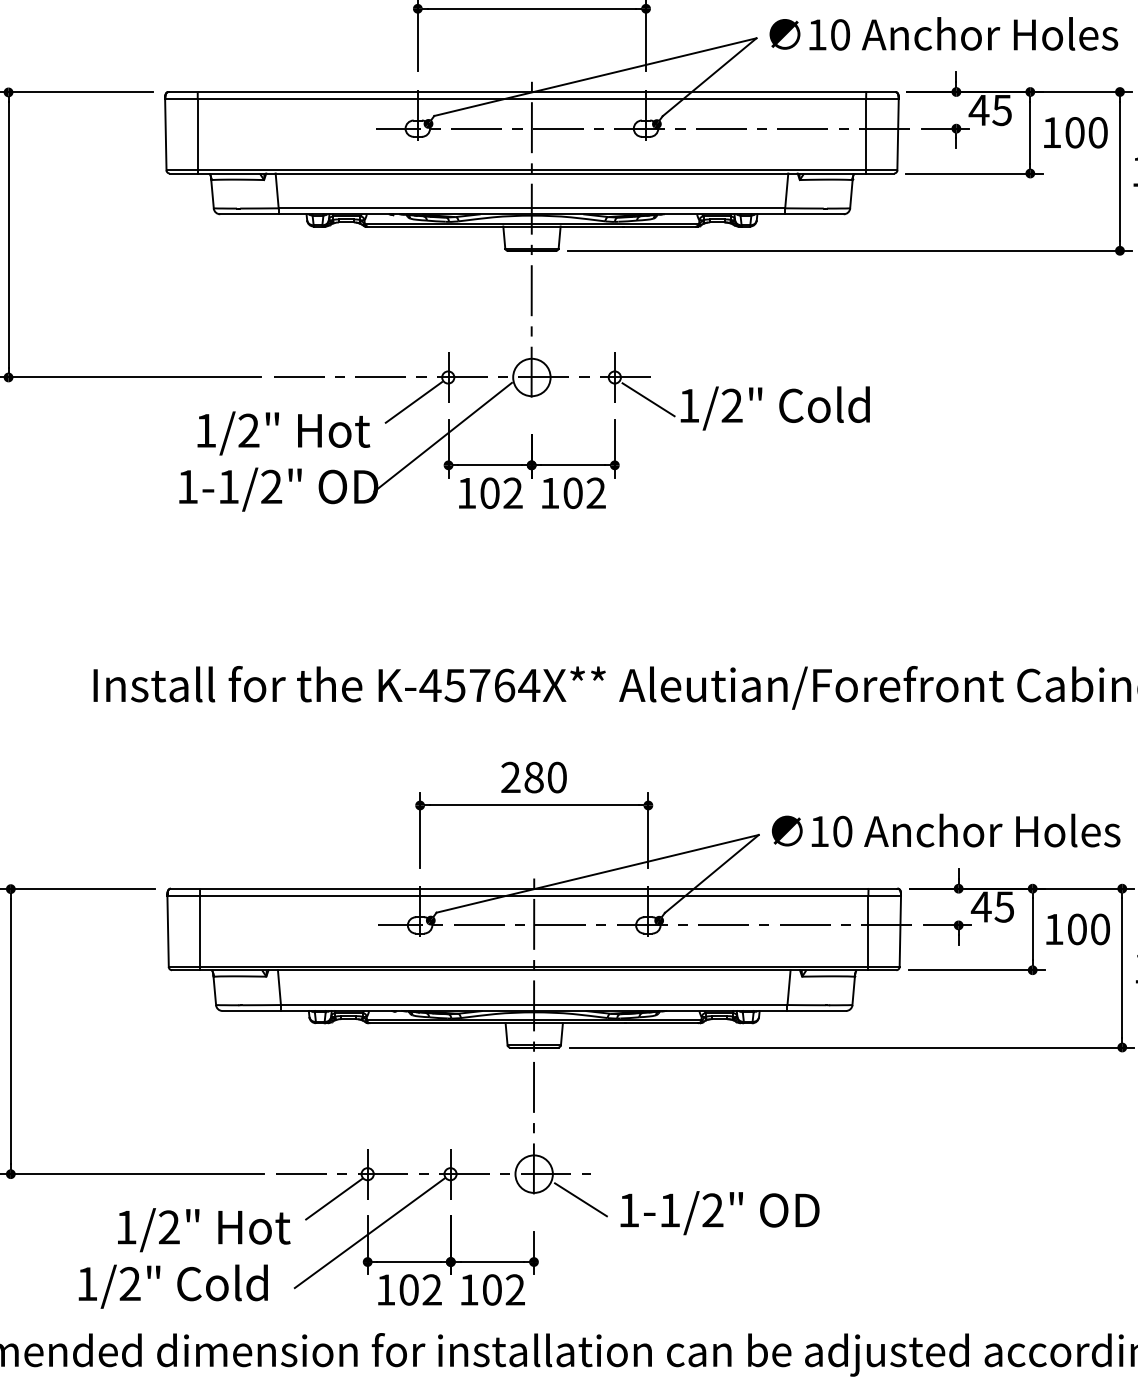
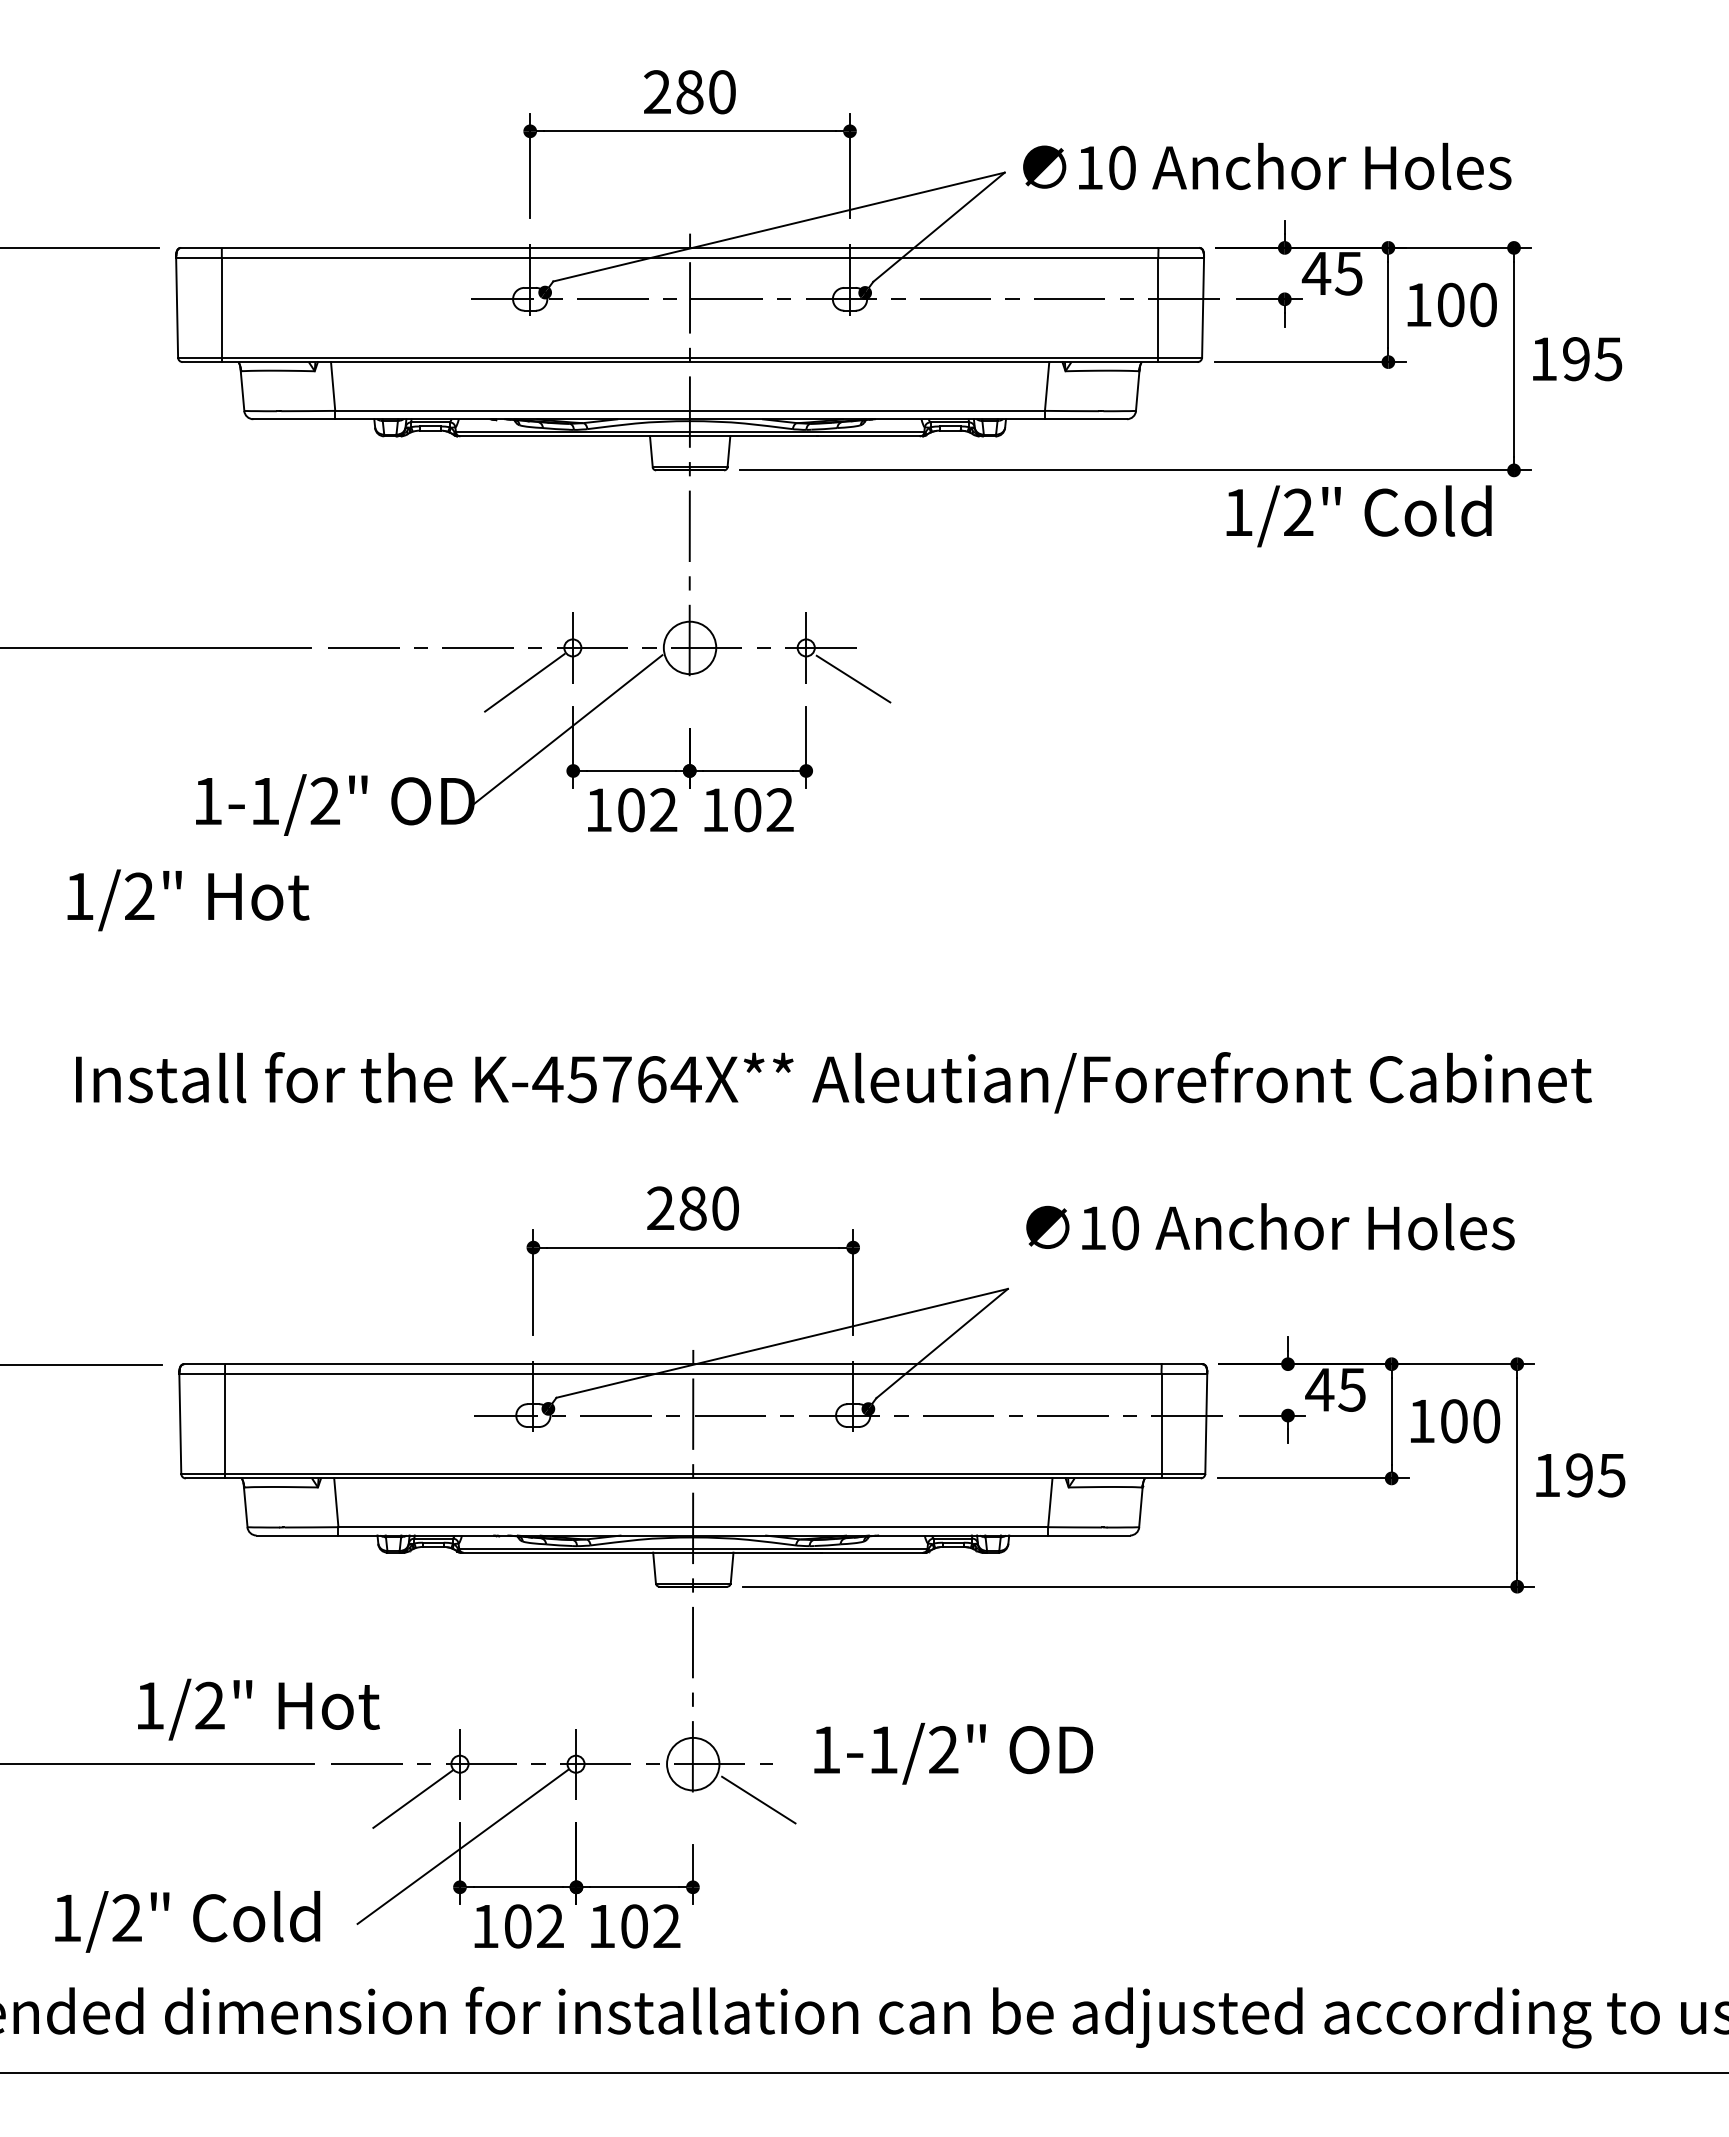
text: (774, 408) -> (1358, 516), moved
text: (283, 433) -> (188, 900), moved
text: (946, 830) -> (1270, 1226), moved
text: (719, 1212) -> (953, 1753), moved
text: (203, 1230) -> (258, 1709), moved

